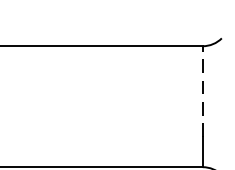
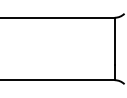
line: (202, 90) -> (114, 40), dashed -> solid

